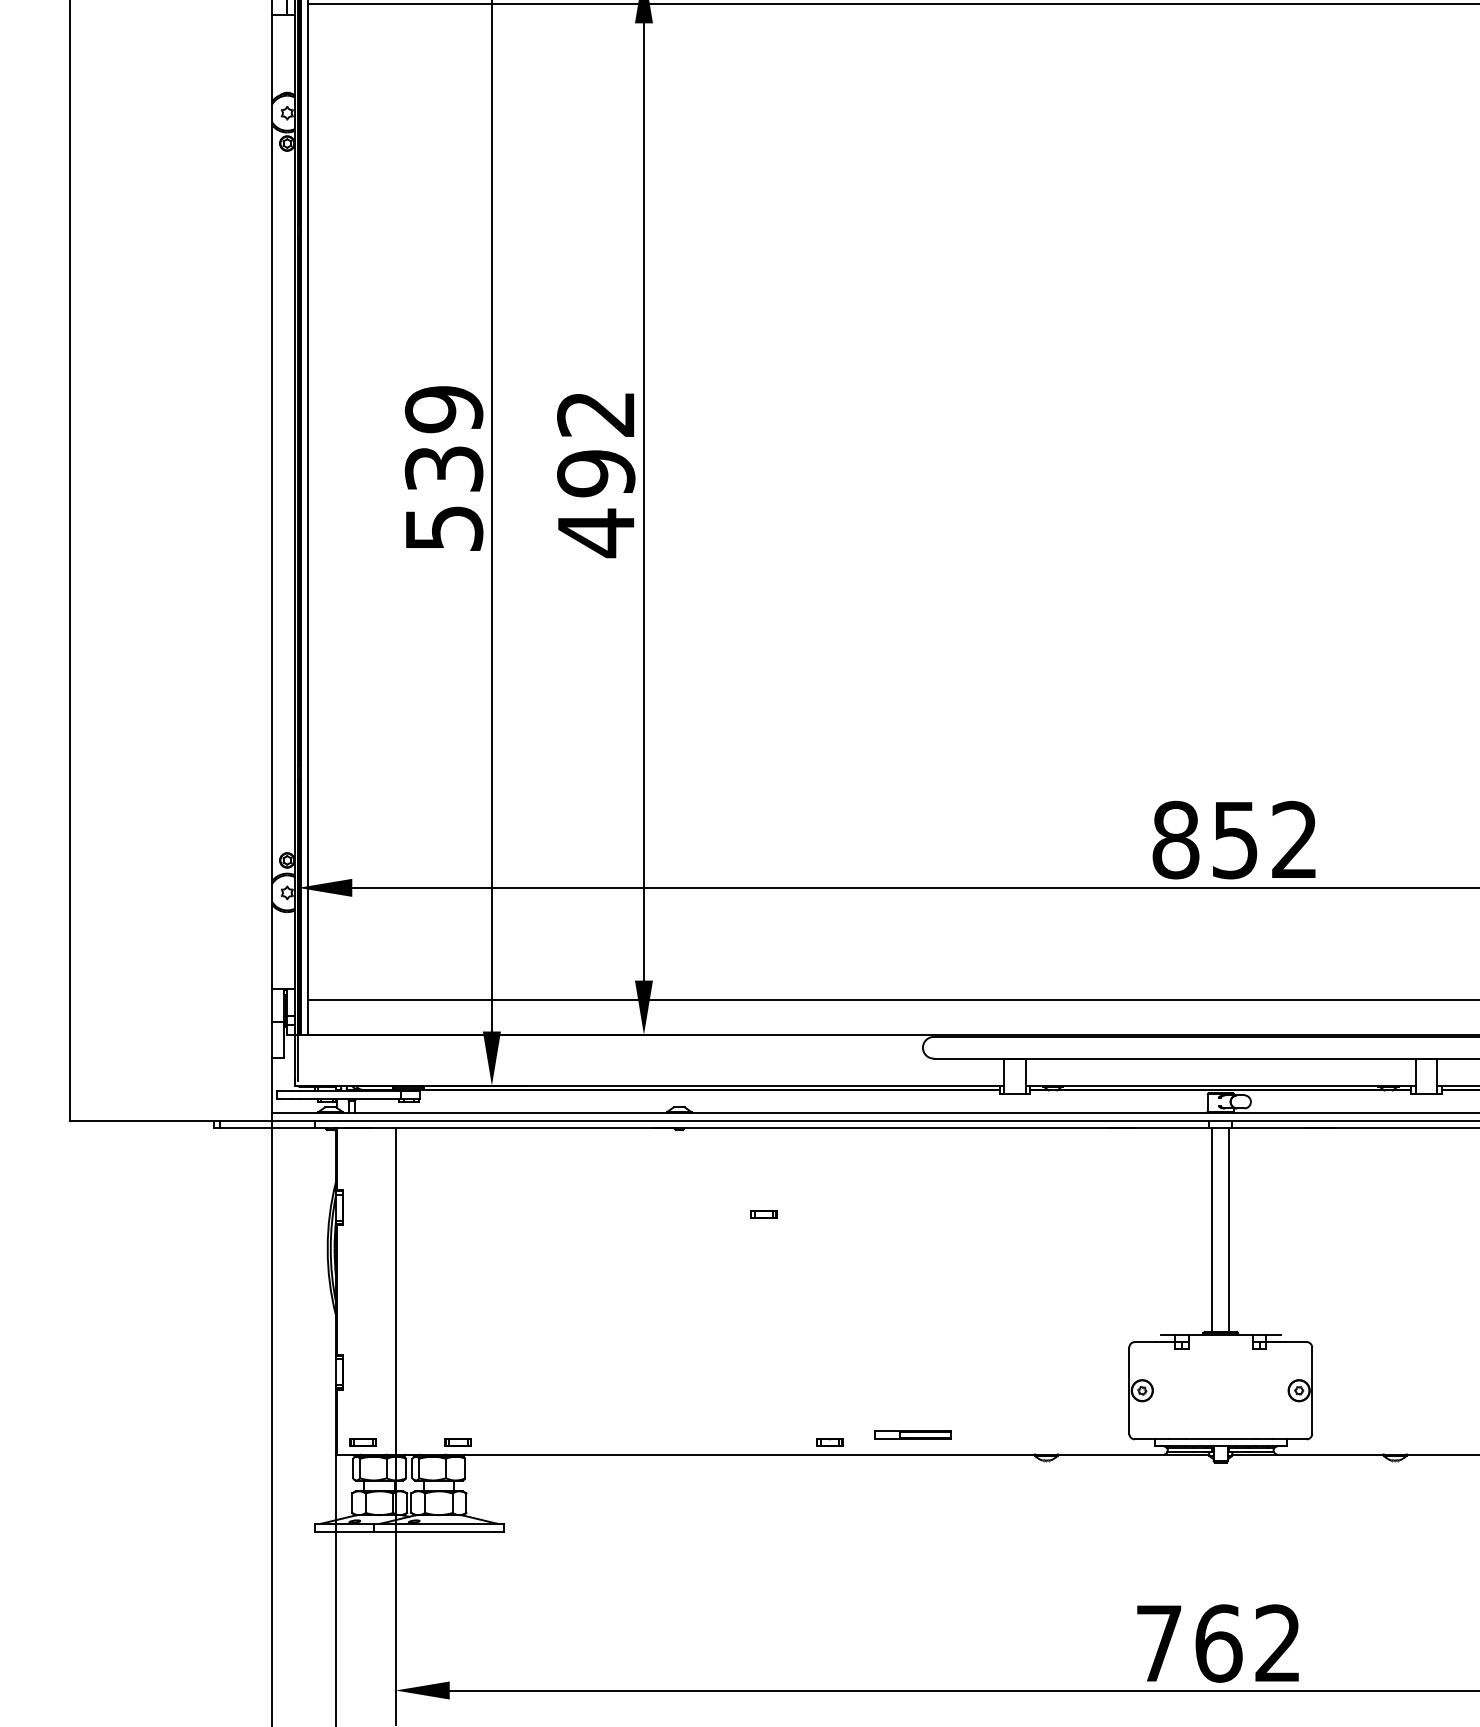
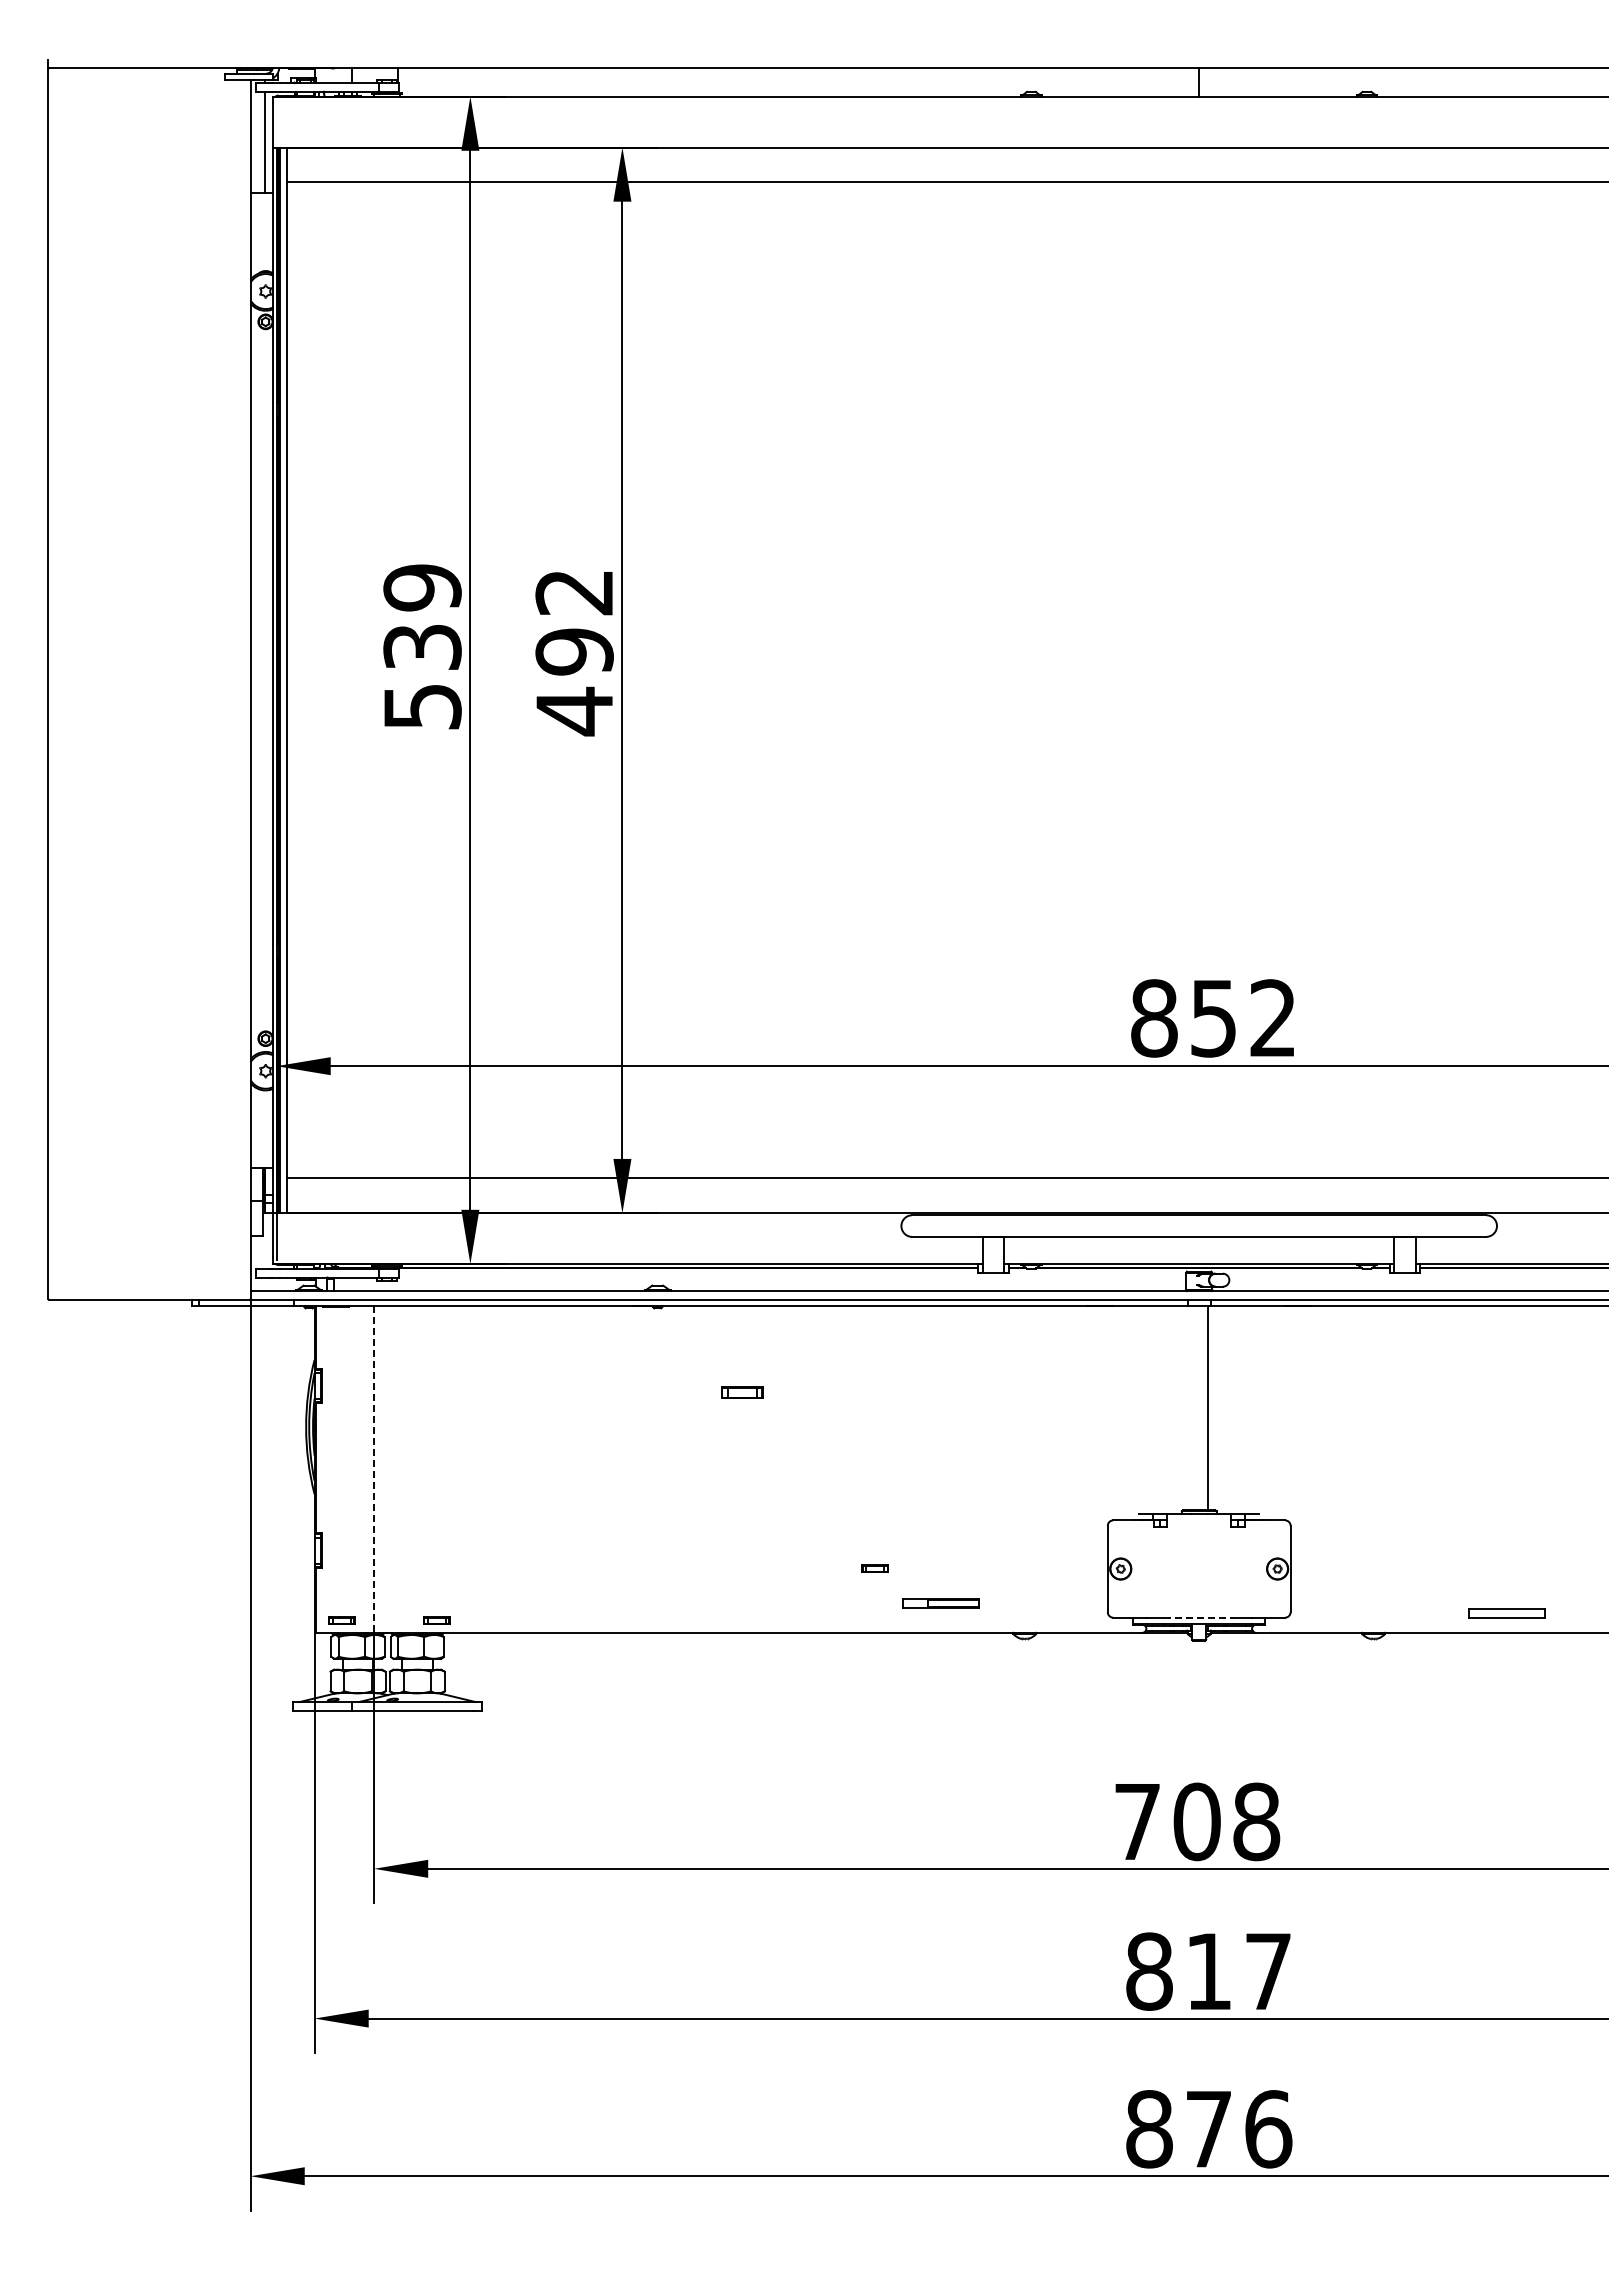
part: (763, 1214) -> (741, 1392), size x1.6
line: (1212, 1230) -> (1190, 1408), removed
line: (396, 1292) -> (374, 1470), solid -> dashed
part: (913, 1435) -> (940, 1603), moved
line: (1221, 1439) -> (1199, 1617), solid -> dashed
part: (829, 1442) -> (874, 1568), moved
text: (1248, 1643) -> (1226, 1821), 762 -> 708

